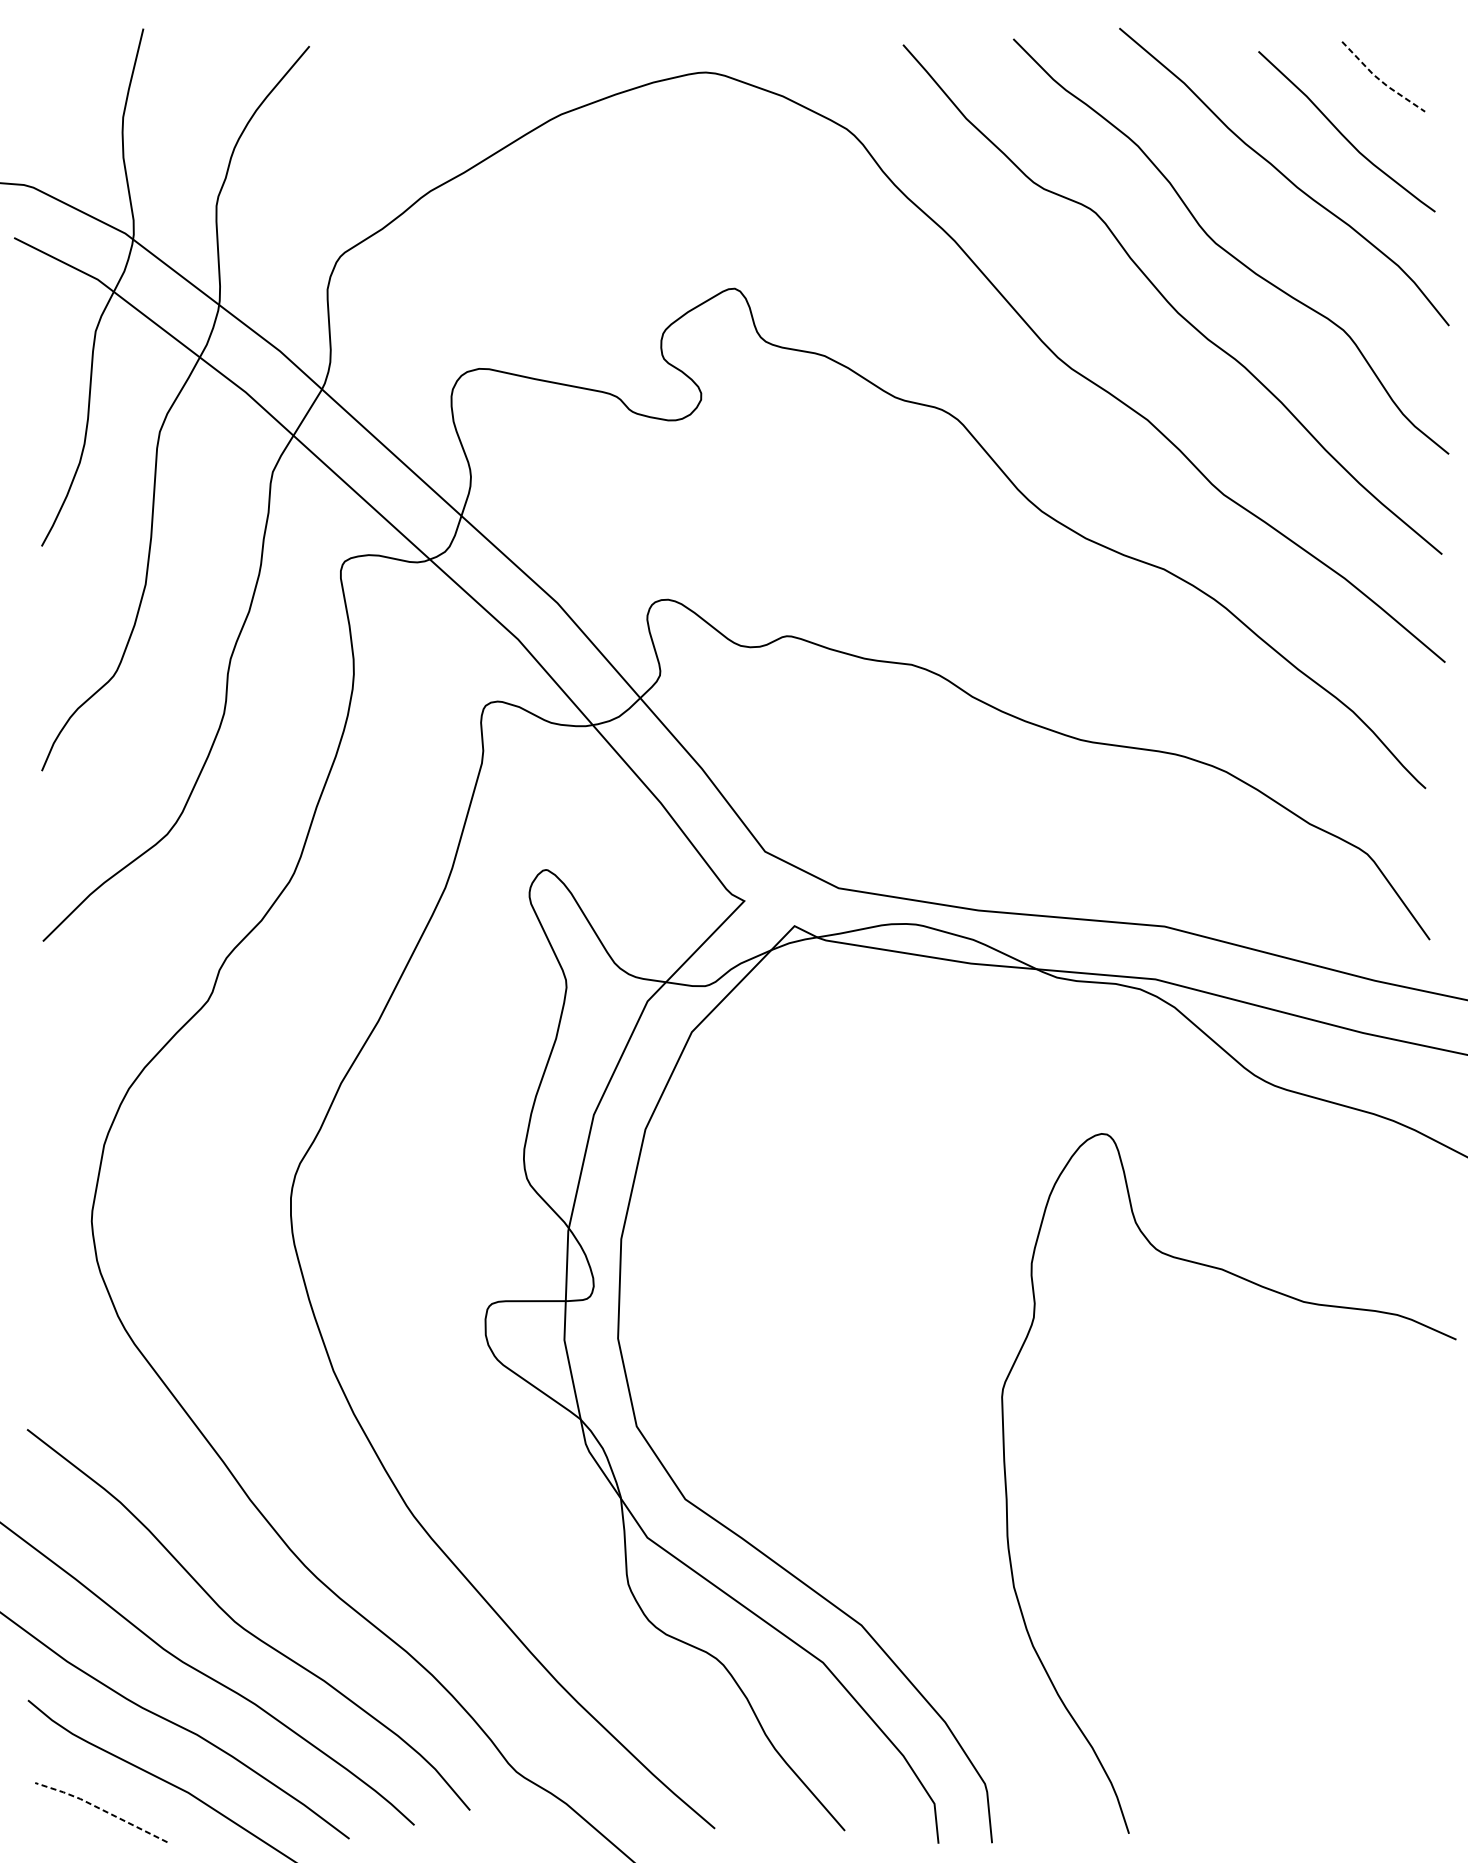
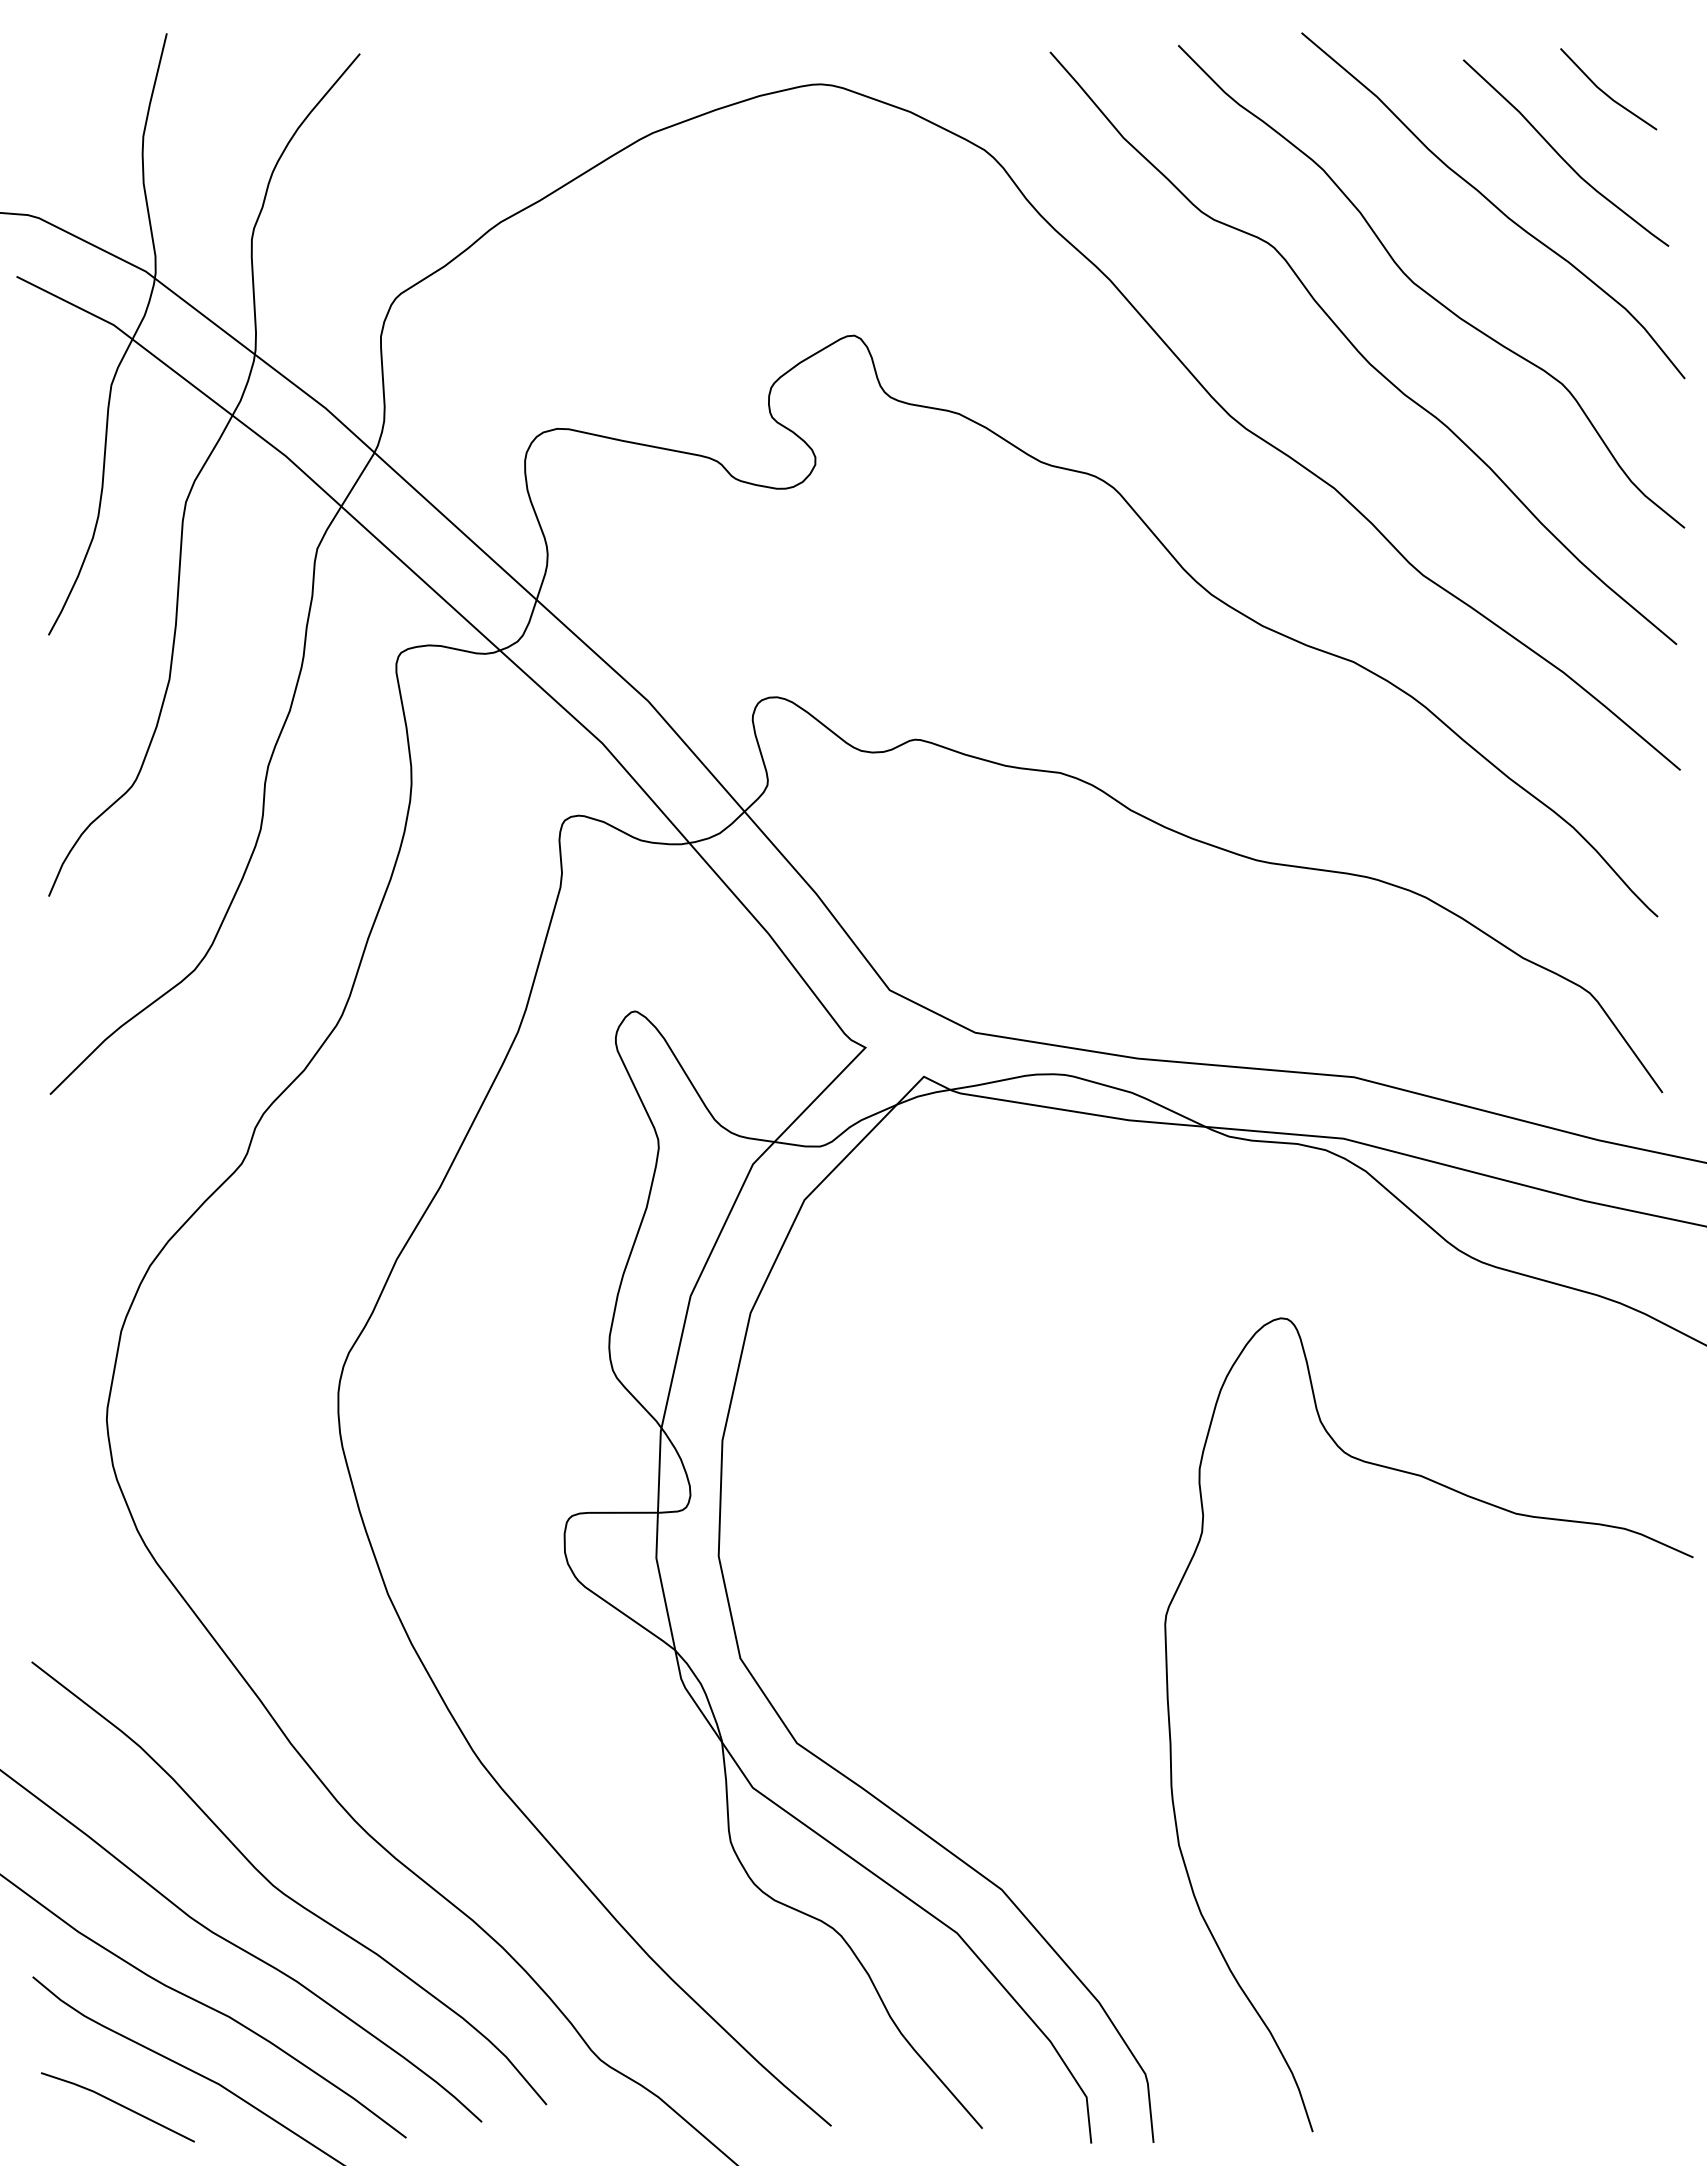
line: (1380, 80) -> (1605, 93), dashed -> solid
line: (100, 1809) -> (117, 2103), dashed -> solid

